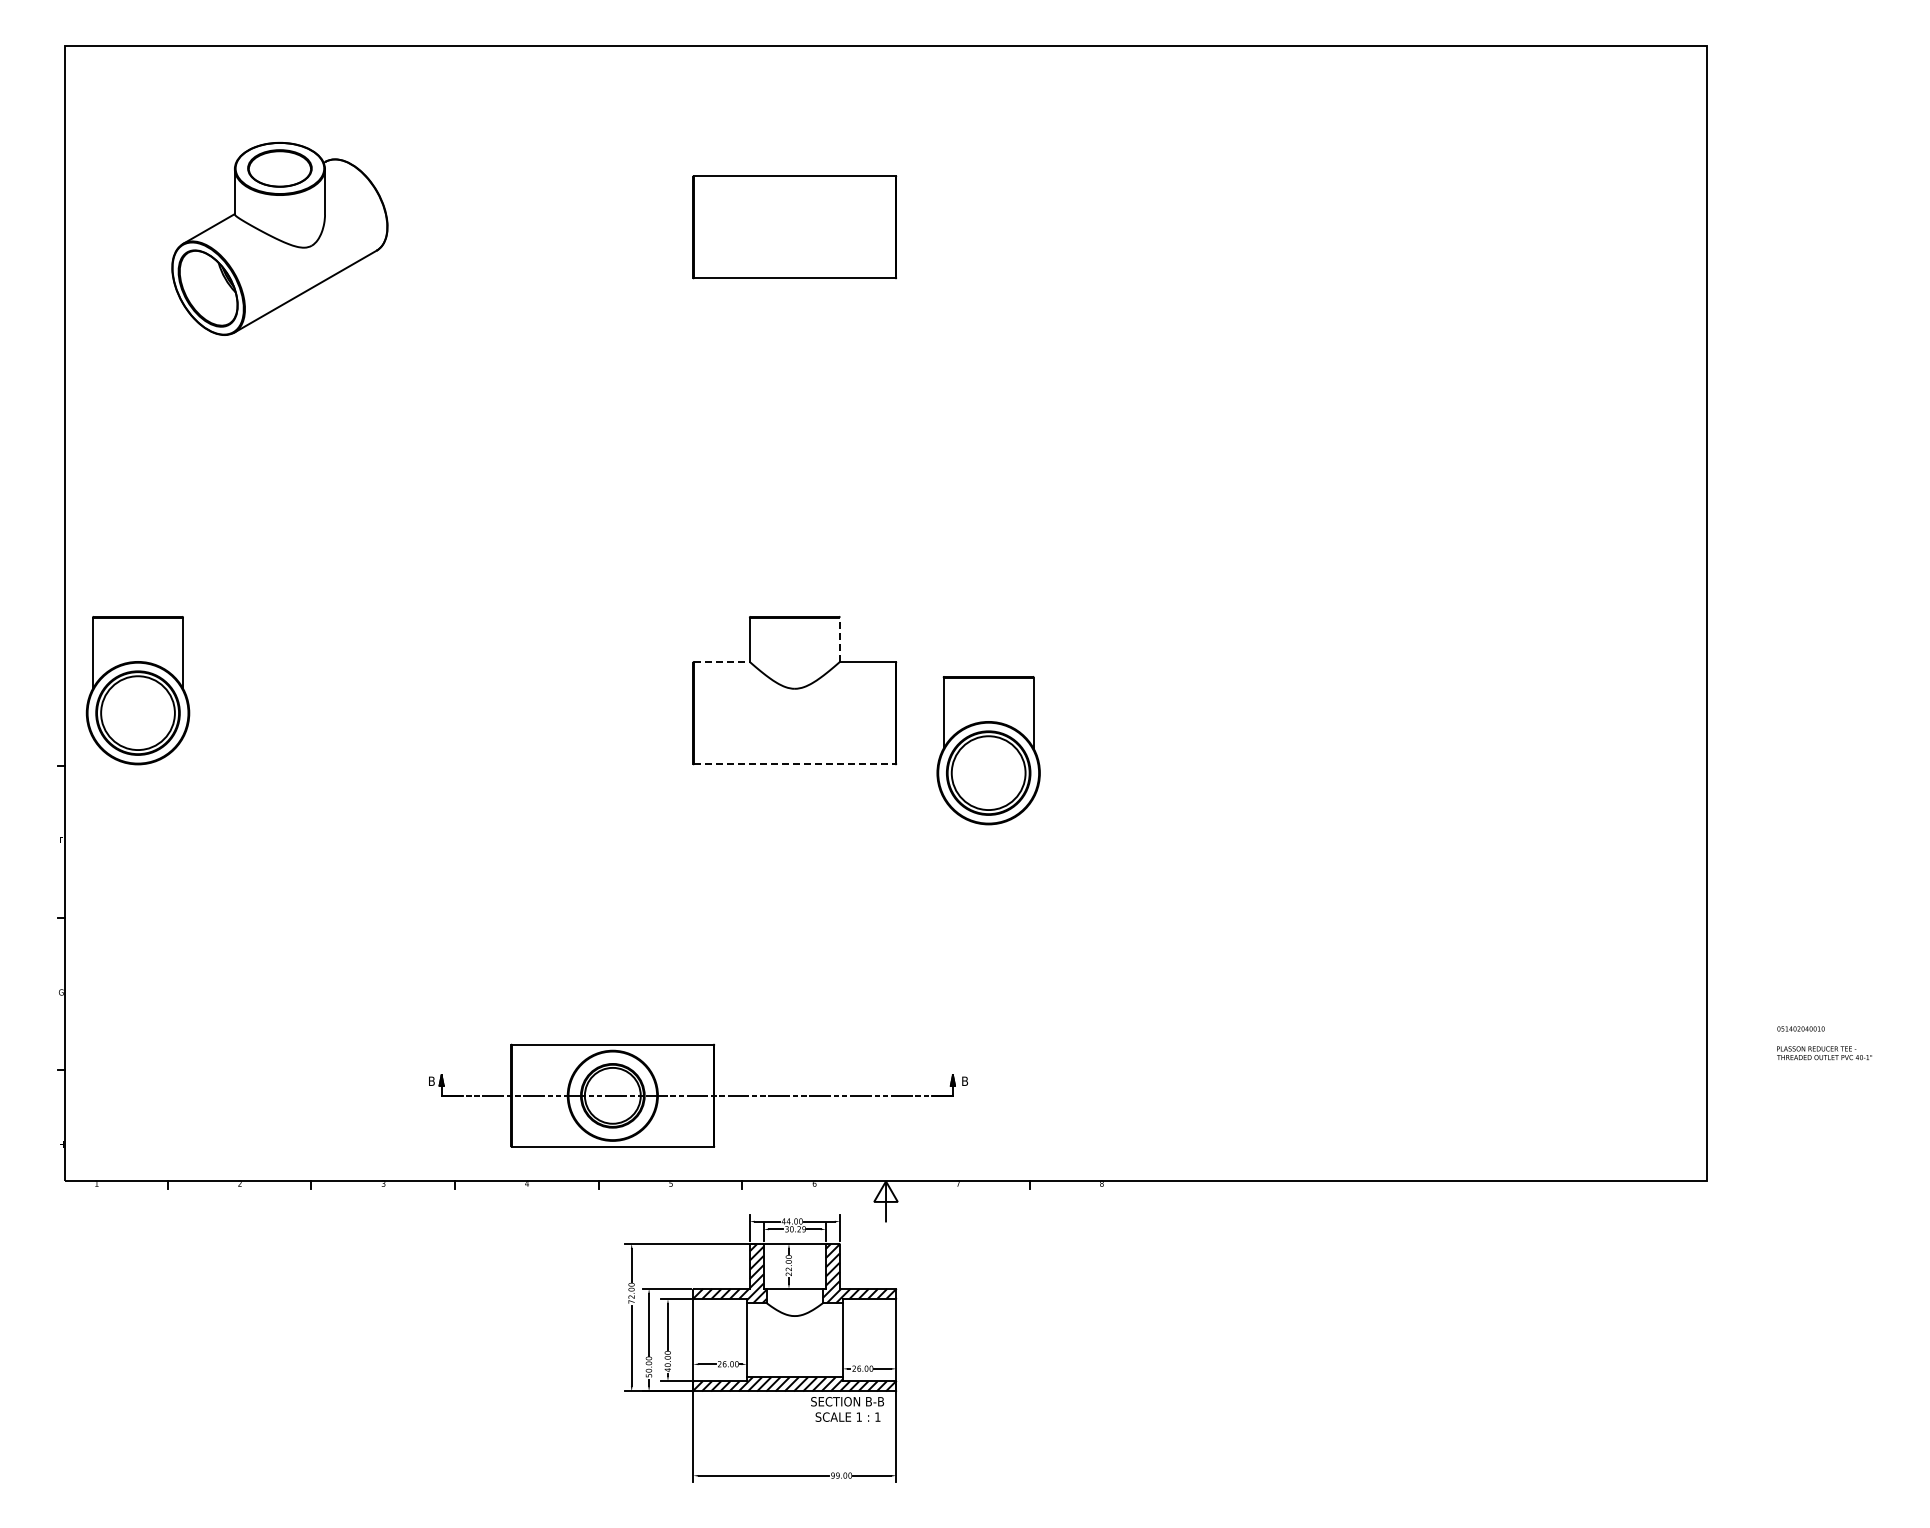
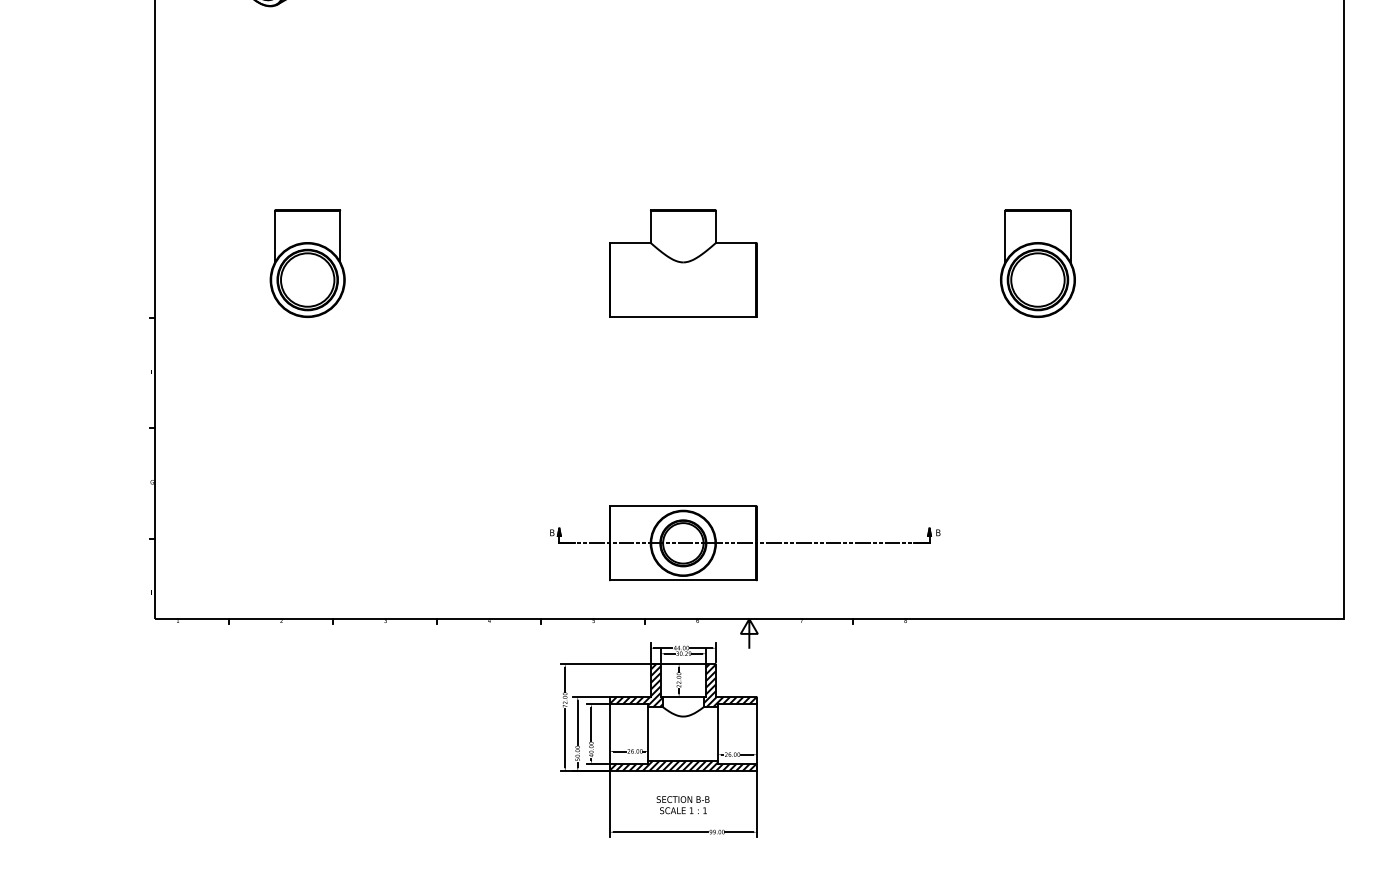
line: (839, 639) -> (715, 226), dashed -> solid
line: (721, 661) -> (630, 242), dashed -> solid
part: (137, 690) -> (307, 263), moved
part: (988, 750) -> (1037, 263), moved
line: (794, 764) -> (683, 317), dashed -> solid
part: (698, 1095) -> (745, 543), moved
text: (847, 1409) -> (683, 805), moved

